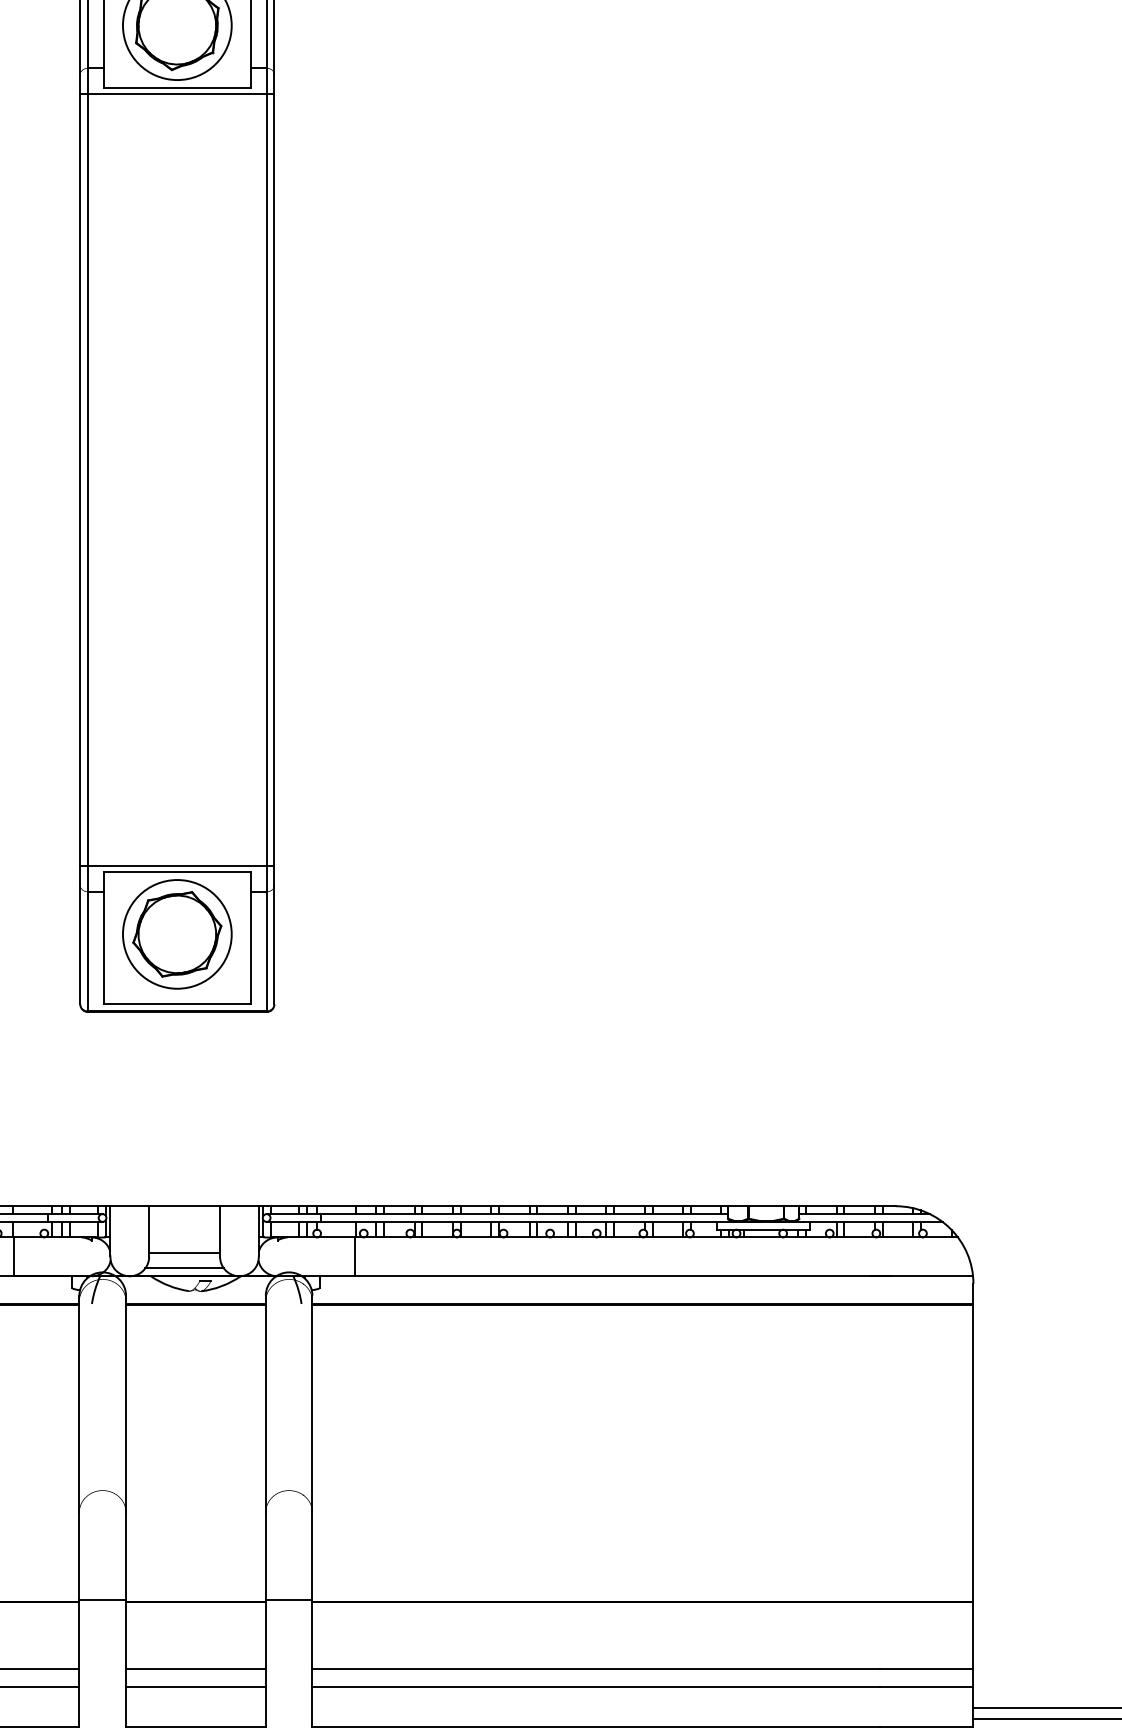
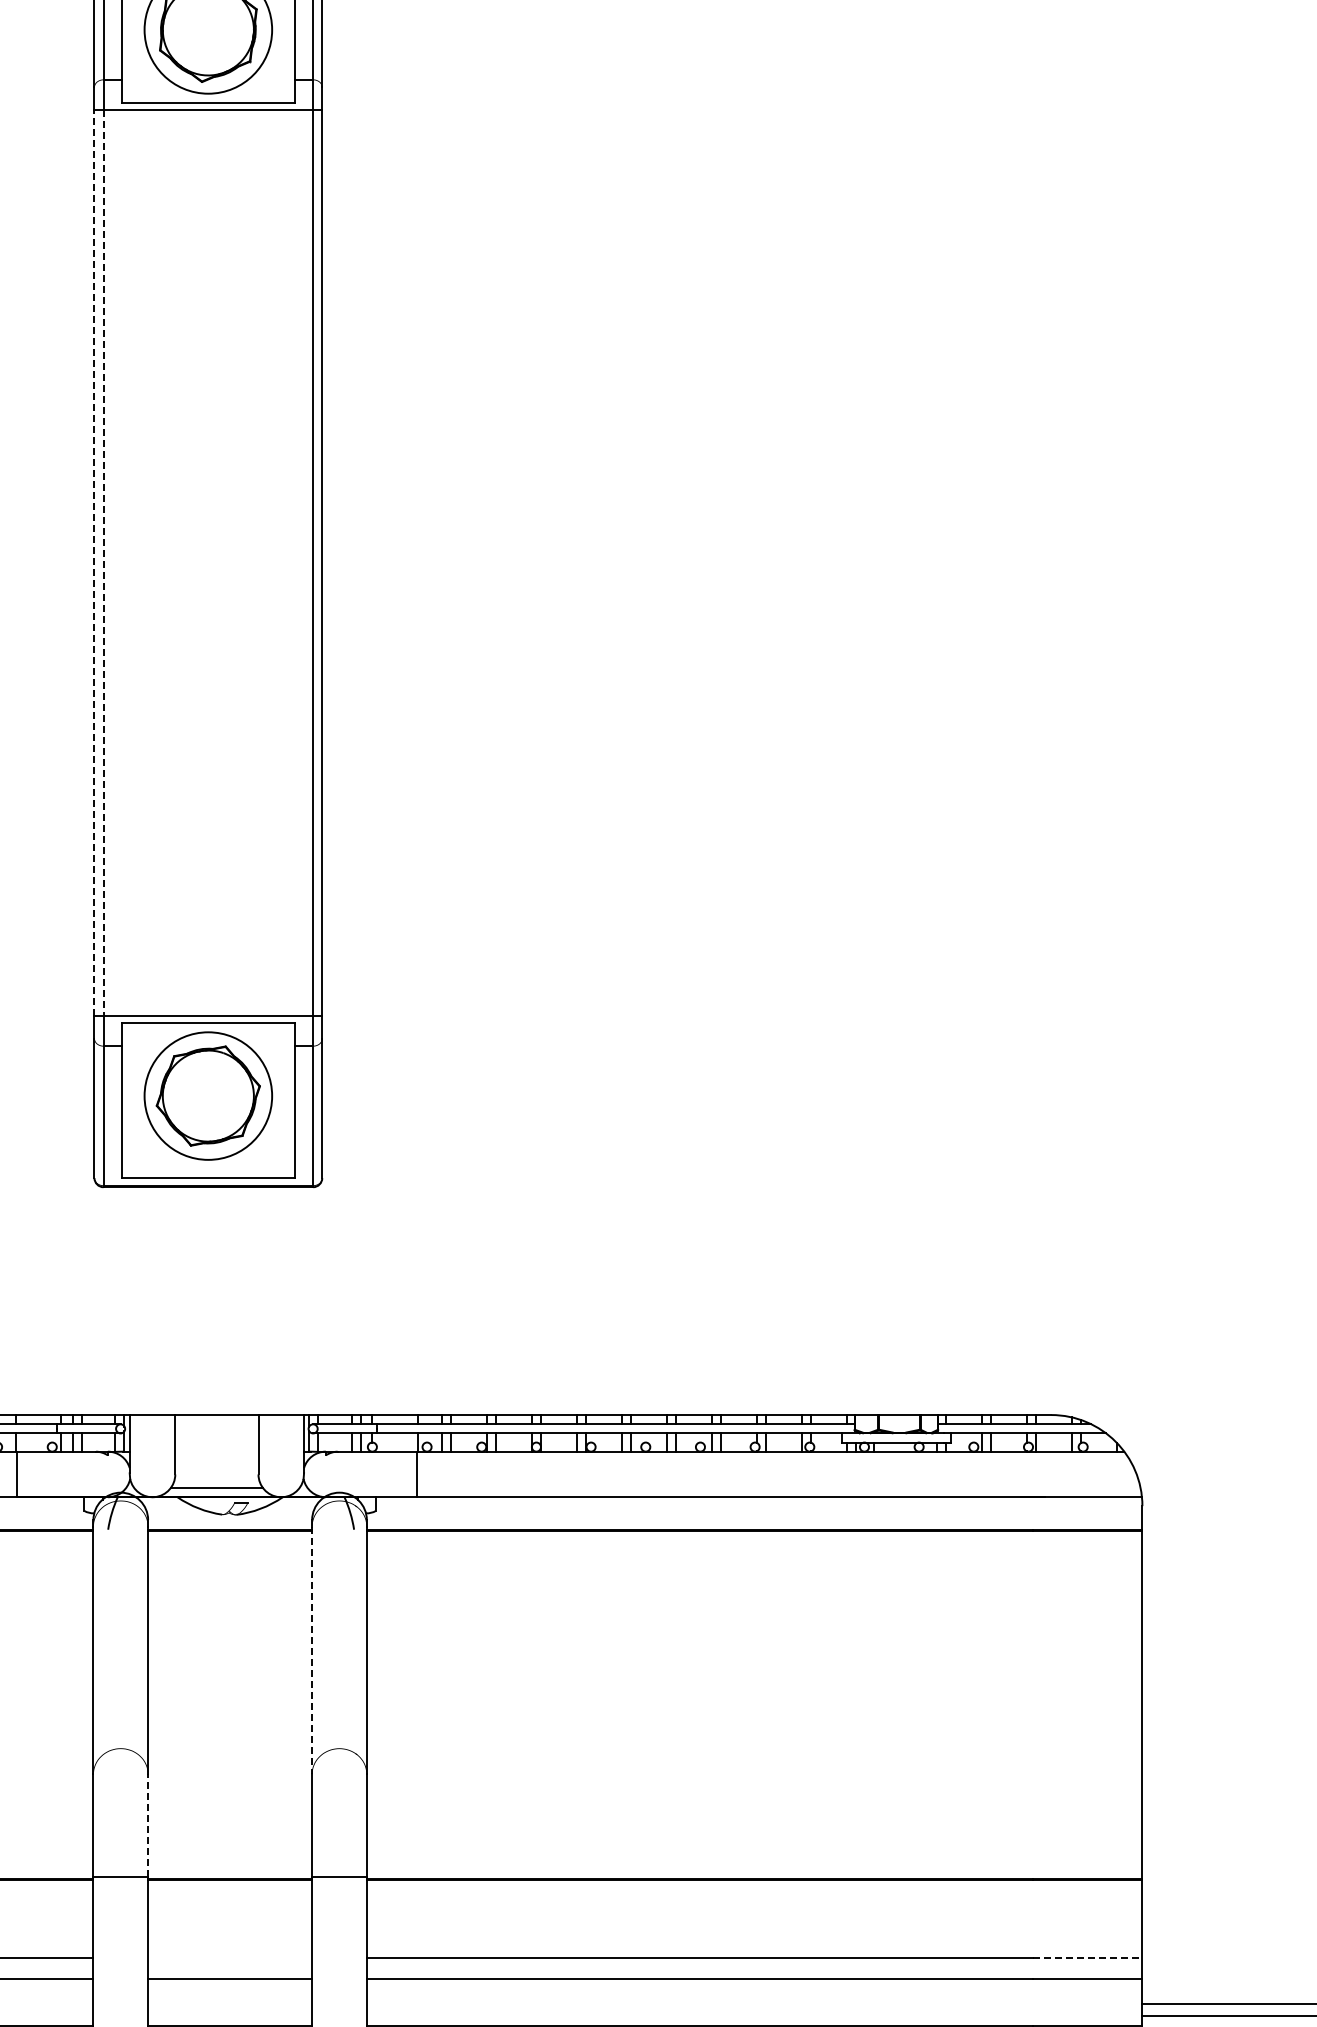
line: (80, 480) -> (94, 563), solid -> dashed
line: (87, 480) -> (103, 563), solid -> dashed
line: (184, 1252) -> (216, 1469), removed
line: (266, 1406) -> (312, 1650), solid -> dashed
line: (126, 1556) -> (148, 1825), solid -> dashed
line: (196, 1668) -> (230, 1957), removed
line: (926, 1668) -> (1087, 1957), solid -> dashed

